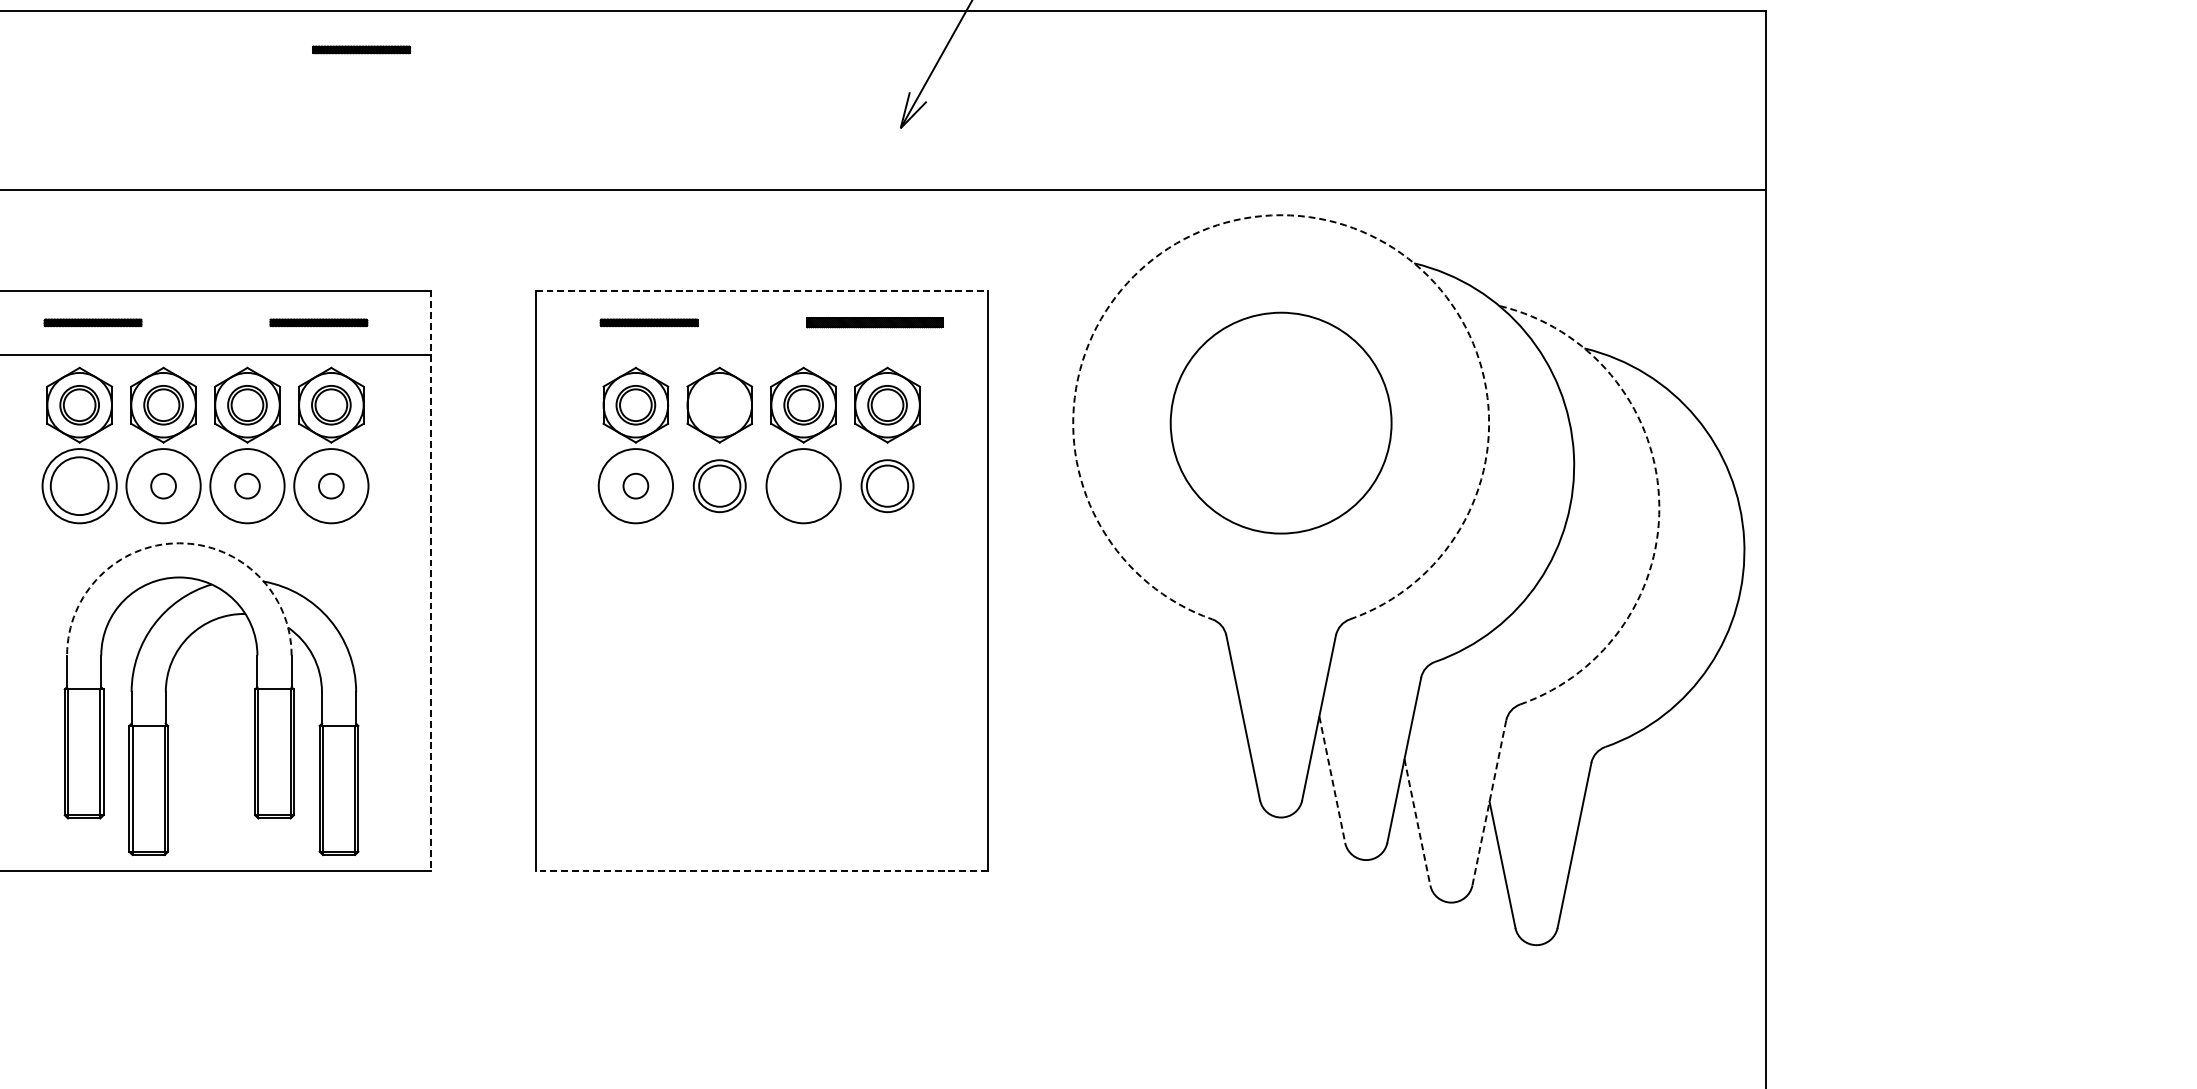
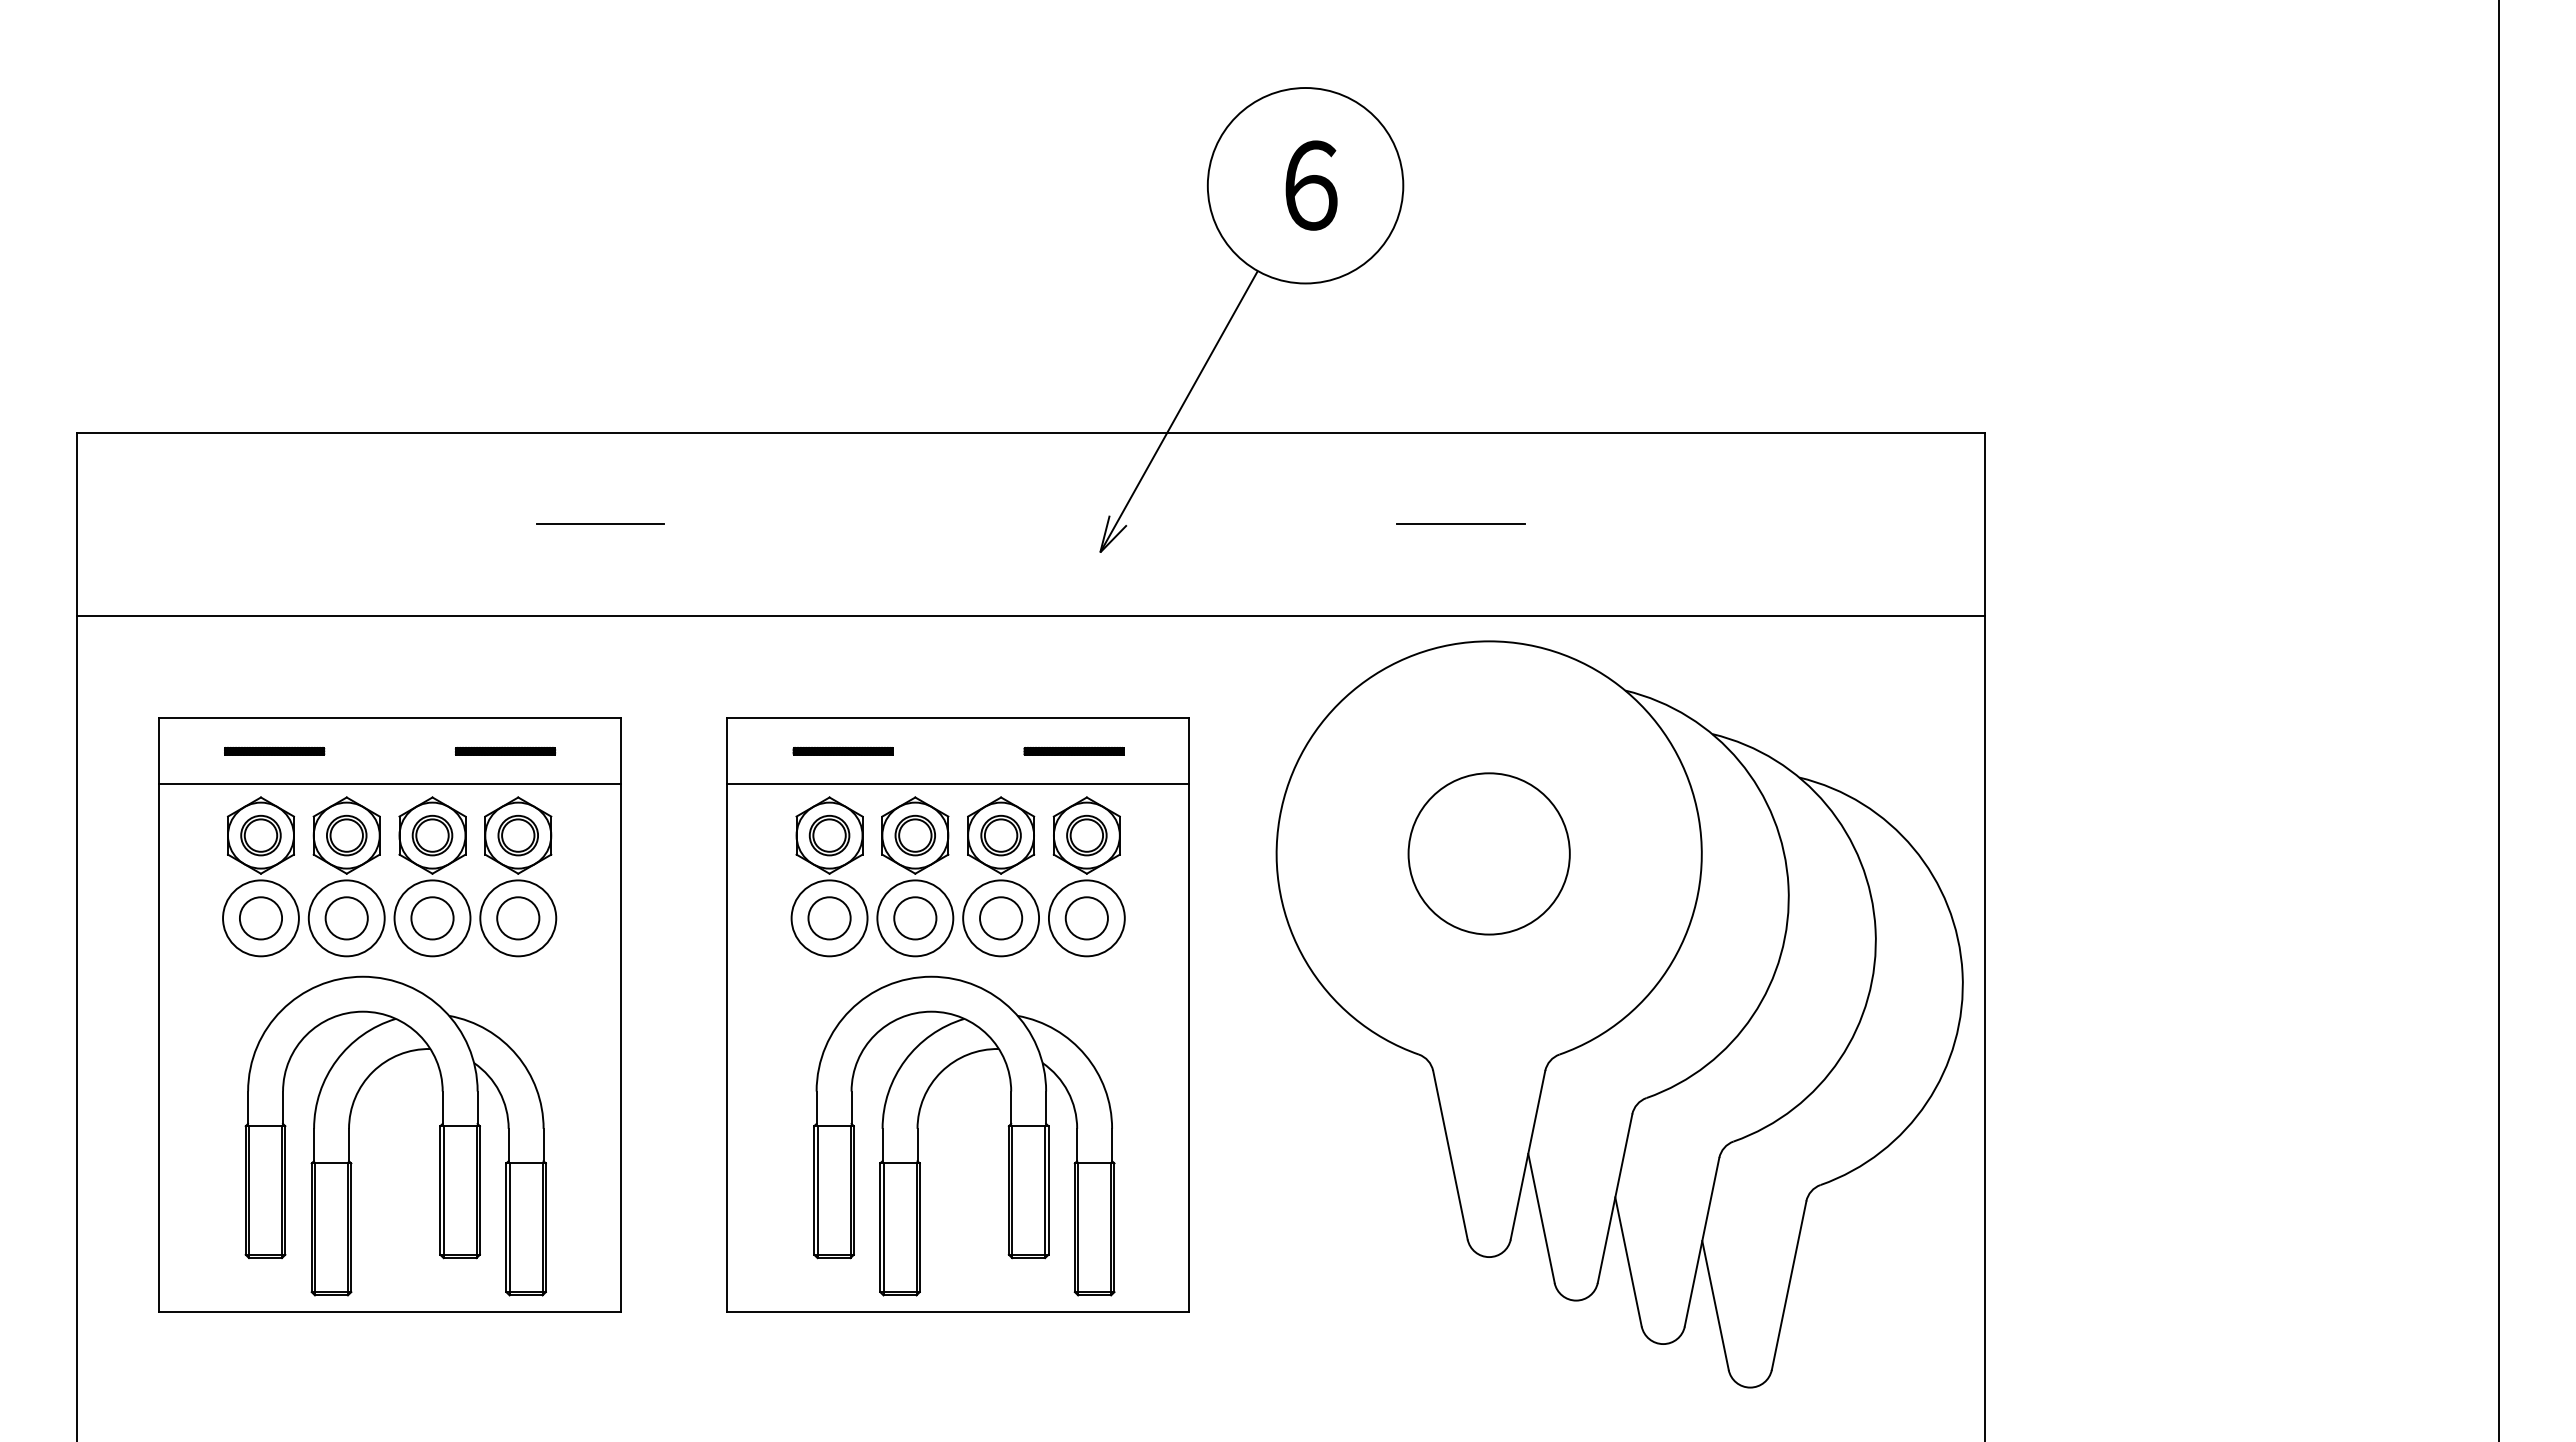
part: (360, 50) -> (548, 472), removed
line: (1253, 99) -> (1460, 523), added
line: (411, 100) -> (600, 524), added
arc: (1281, 215) -> (1489, 641), dashed -> solid
line: (761, 290) -> (958, 718), dashed -> solid
part: (874, 322) -> (1073, 751), size x0.71
line: (761, 355) -> (958, 784), added
part: (718, 405) -> (914, 835), added
circle: (1280, 422) -> (1488, 853), size x0.71
circle: (79, 486) -> (260, 918), size x0.71
circle: (163, 486) -> (346, 918), size x1.67
circle: (247, 486) -> (432, 918), size x1.67
circle: (331, 486) -> (518, 918), size x1.67
circle: (635, 486) -> (829, 918), size x1.67
circle: (719, 486) -> (915, 918), size x1.43
circle: (804, 486) -> (1001, 918), added
circle: (887, 486) -> (1086, 918), size x1.43
arc: (1659, 497) -> (1875, 929), dashed -> solid
arc: (178, 543) -> (362, 976), dashed -> solid
line: (431, 581) -> (620, 1015), dashed -> solid
part: (809, 689) -> (1007, 1126), added
line: (1332, 779) -> (1541, 1218), dashed -> solid
line: (1488, 803) -> (1701, 1242), dashed -> solid
line: (1417, 821) -> (1628, 1261), dashed -> solid
line: (761, 871) -> (958, 1312), dashed -> solid

